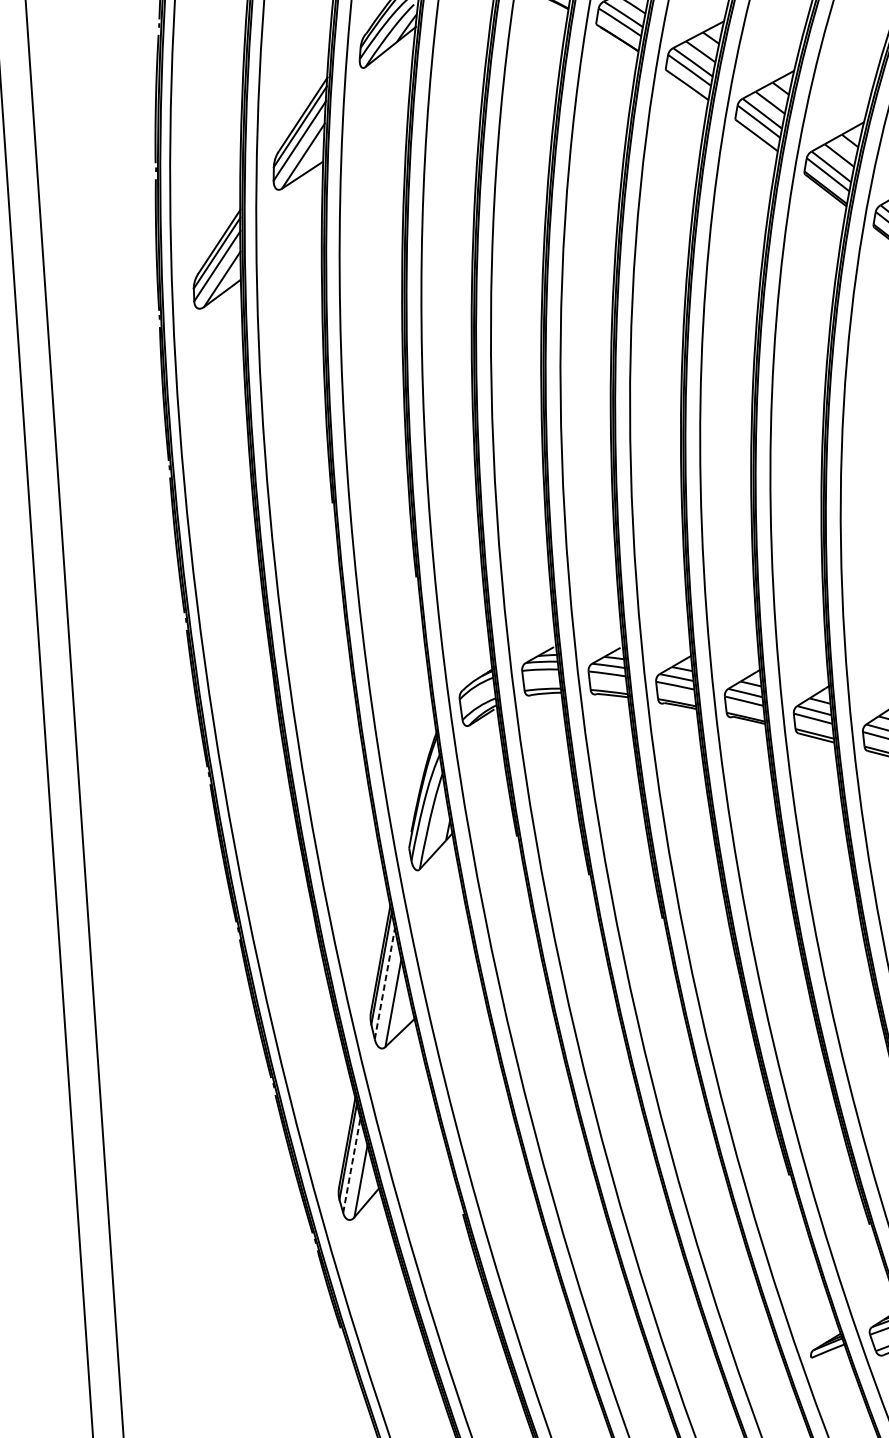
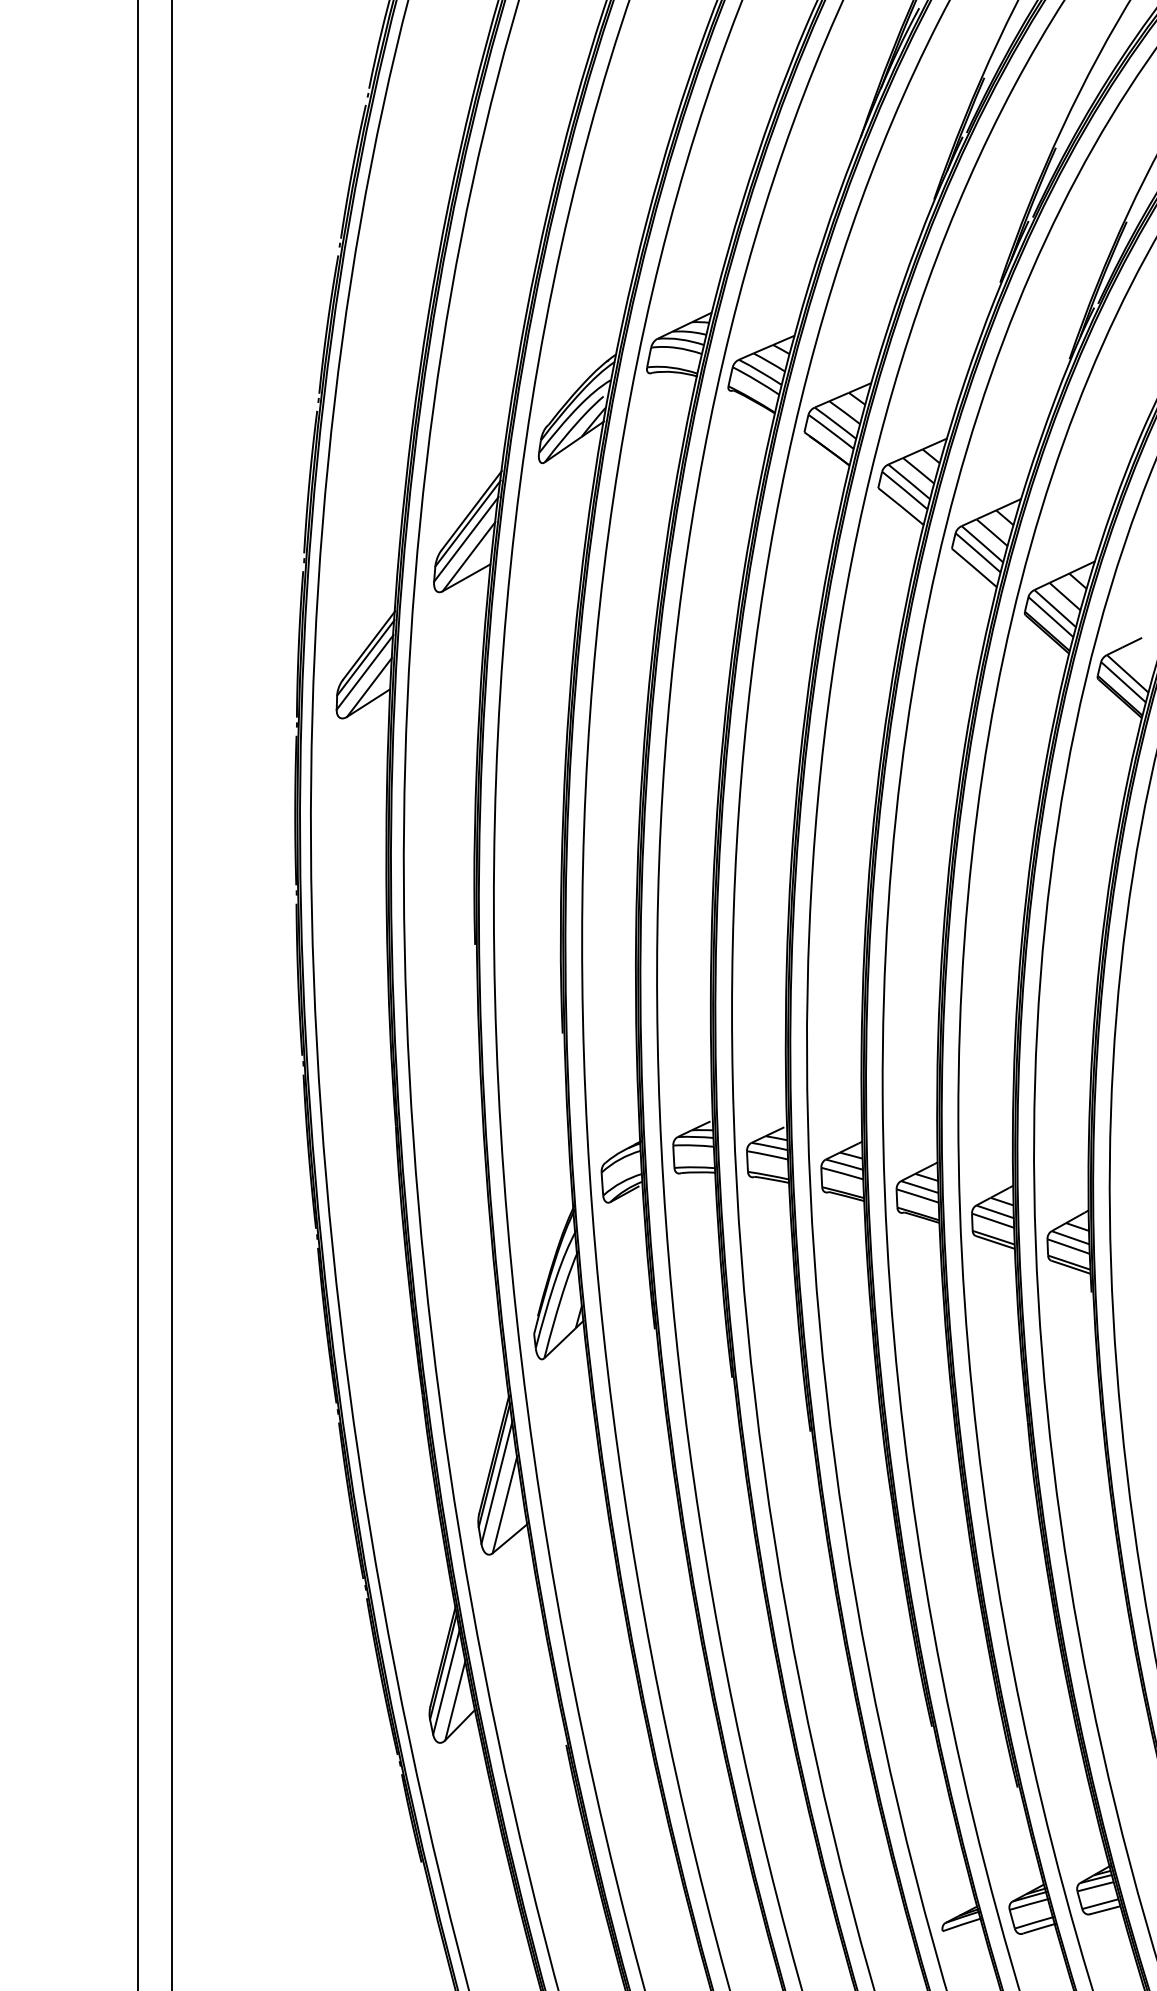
line: (385, 983) -> (497, 1482), dashed -> solid
line: (351, 1164) -> (446, 1681), dashed -> solid

